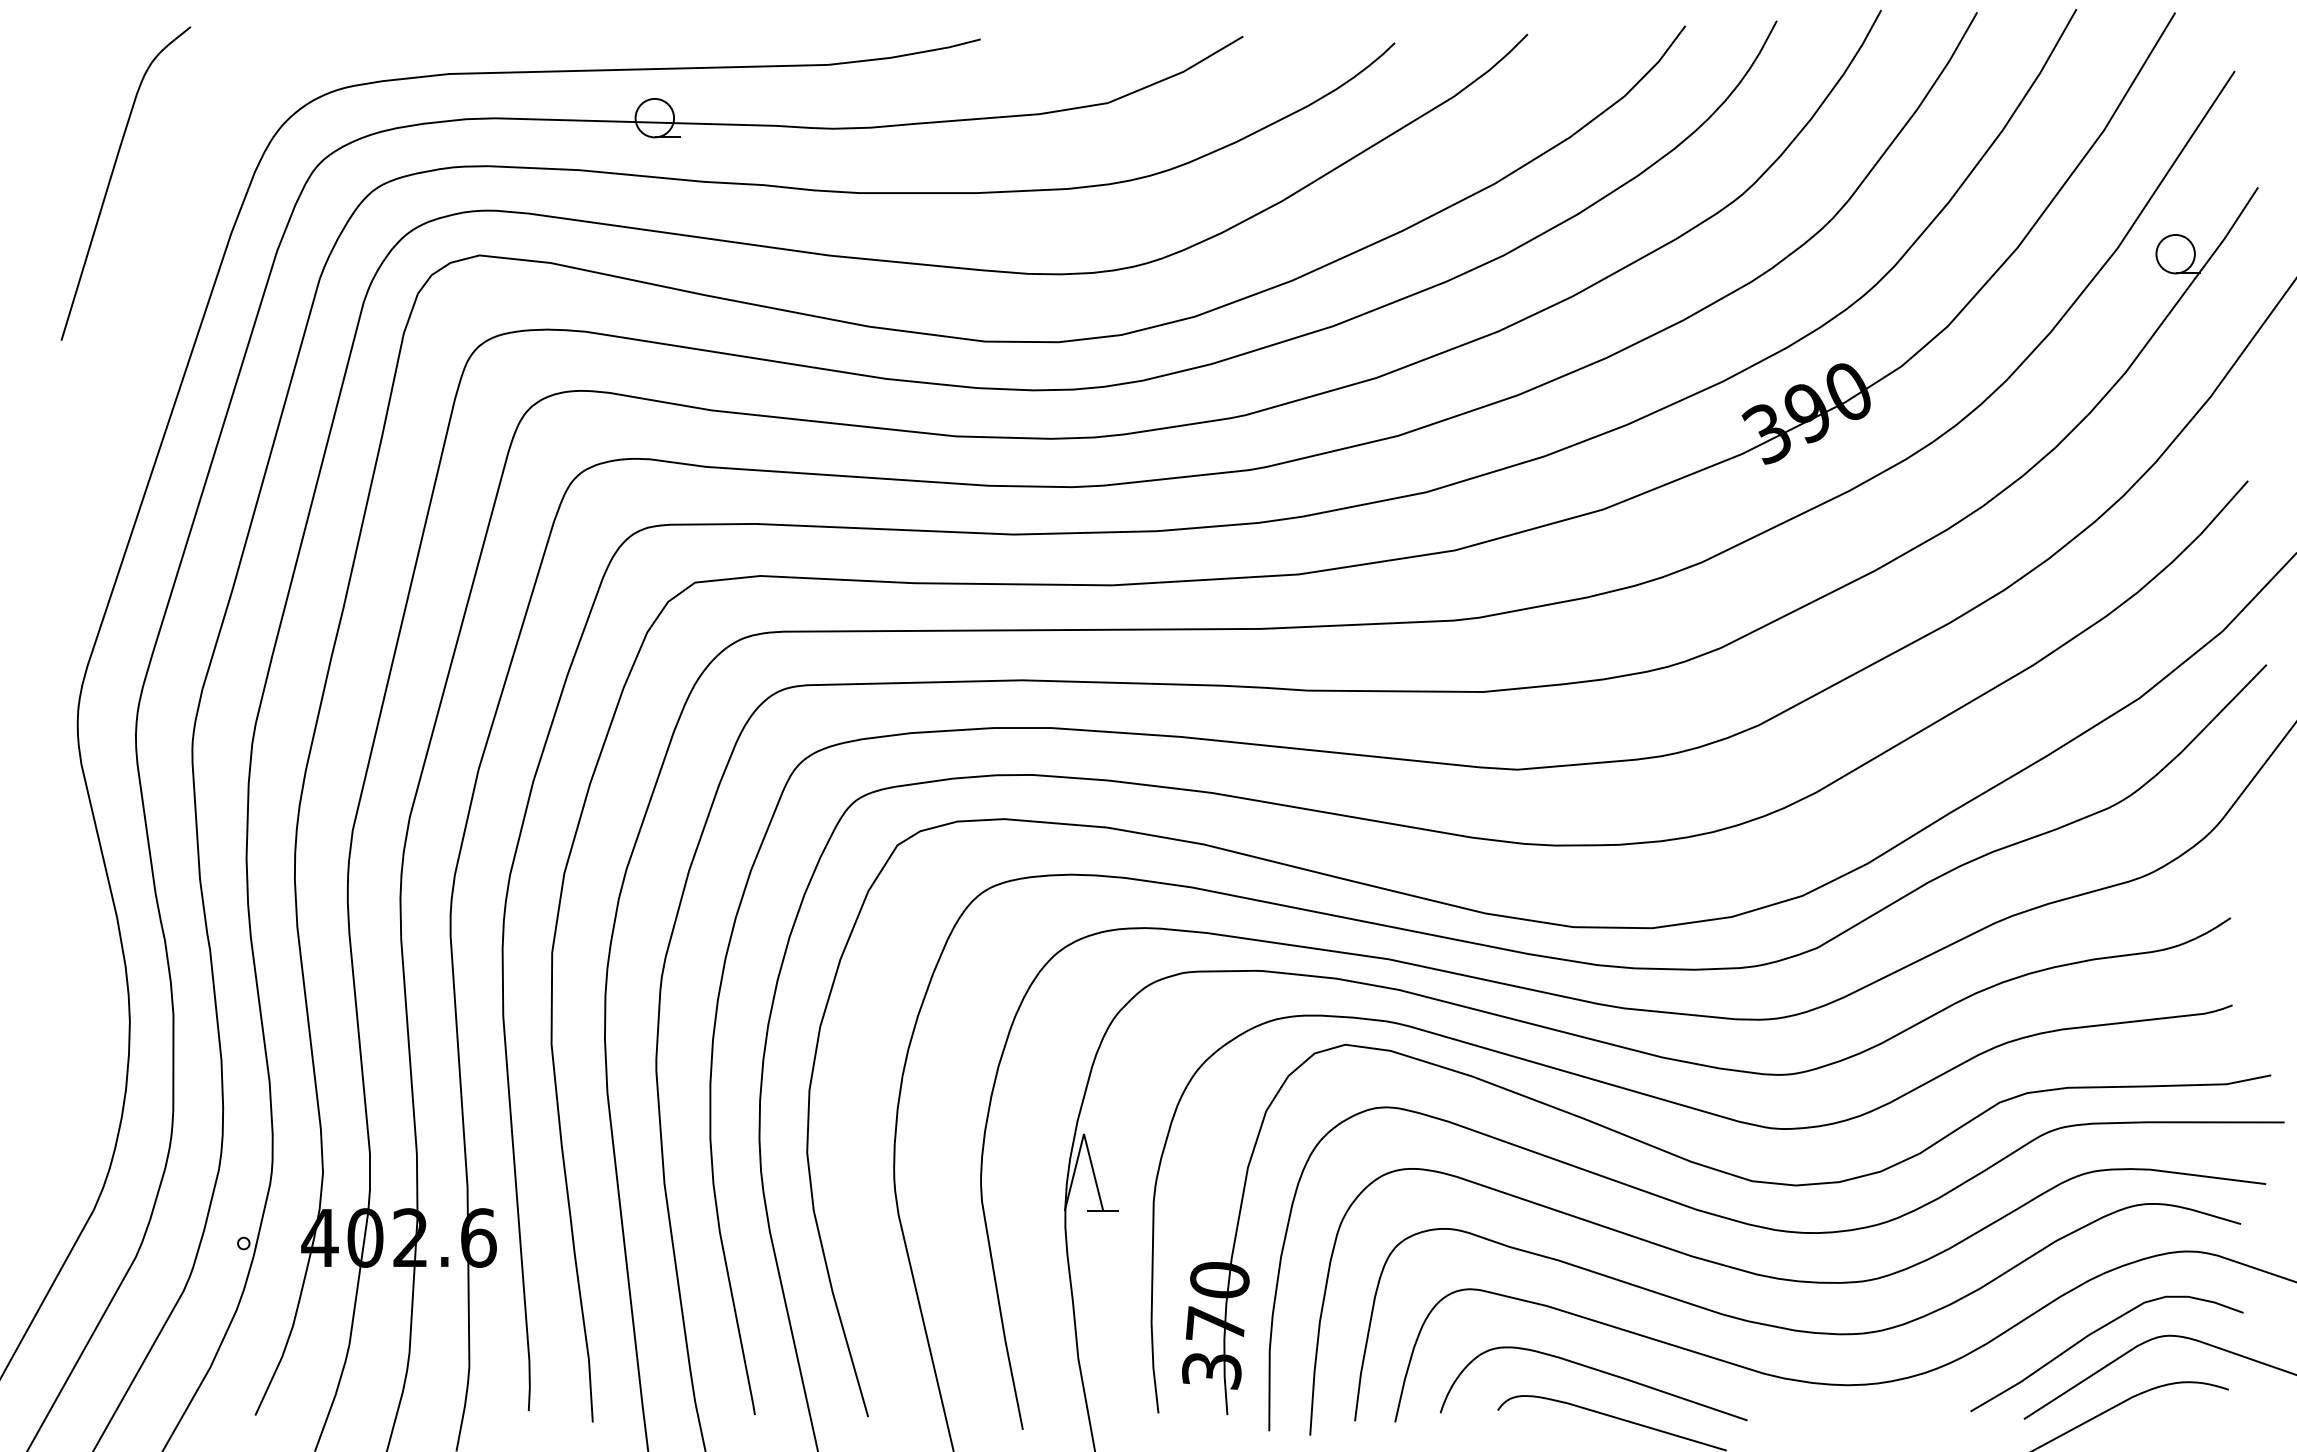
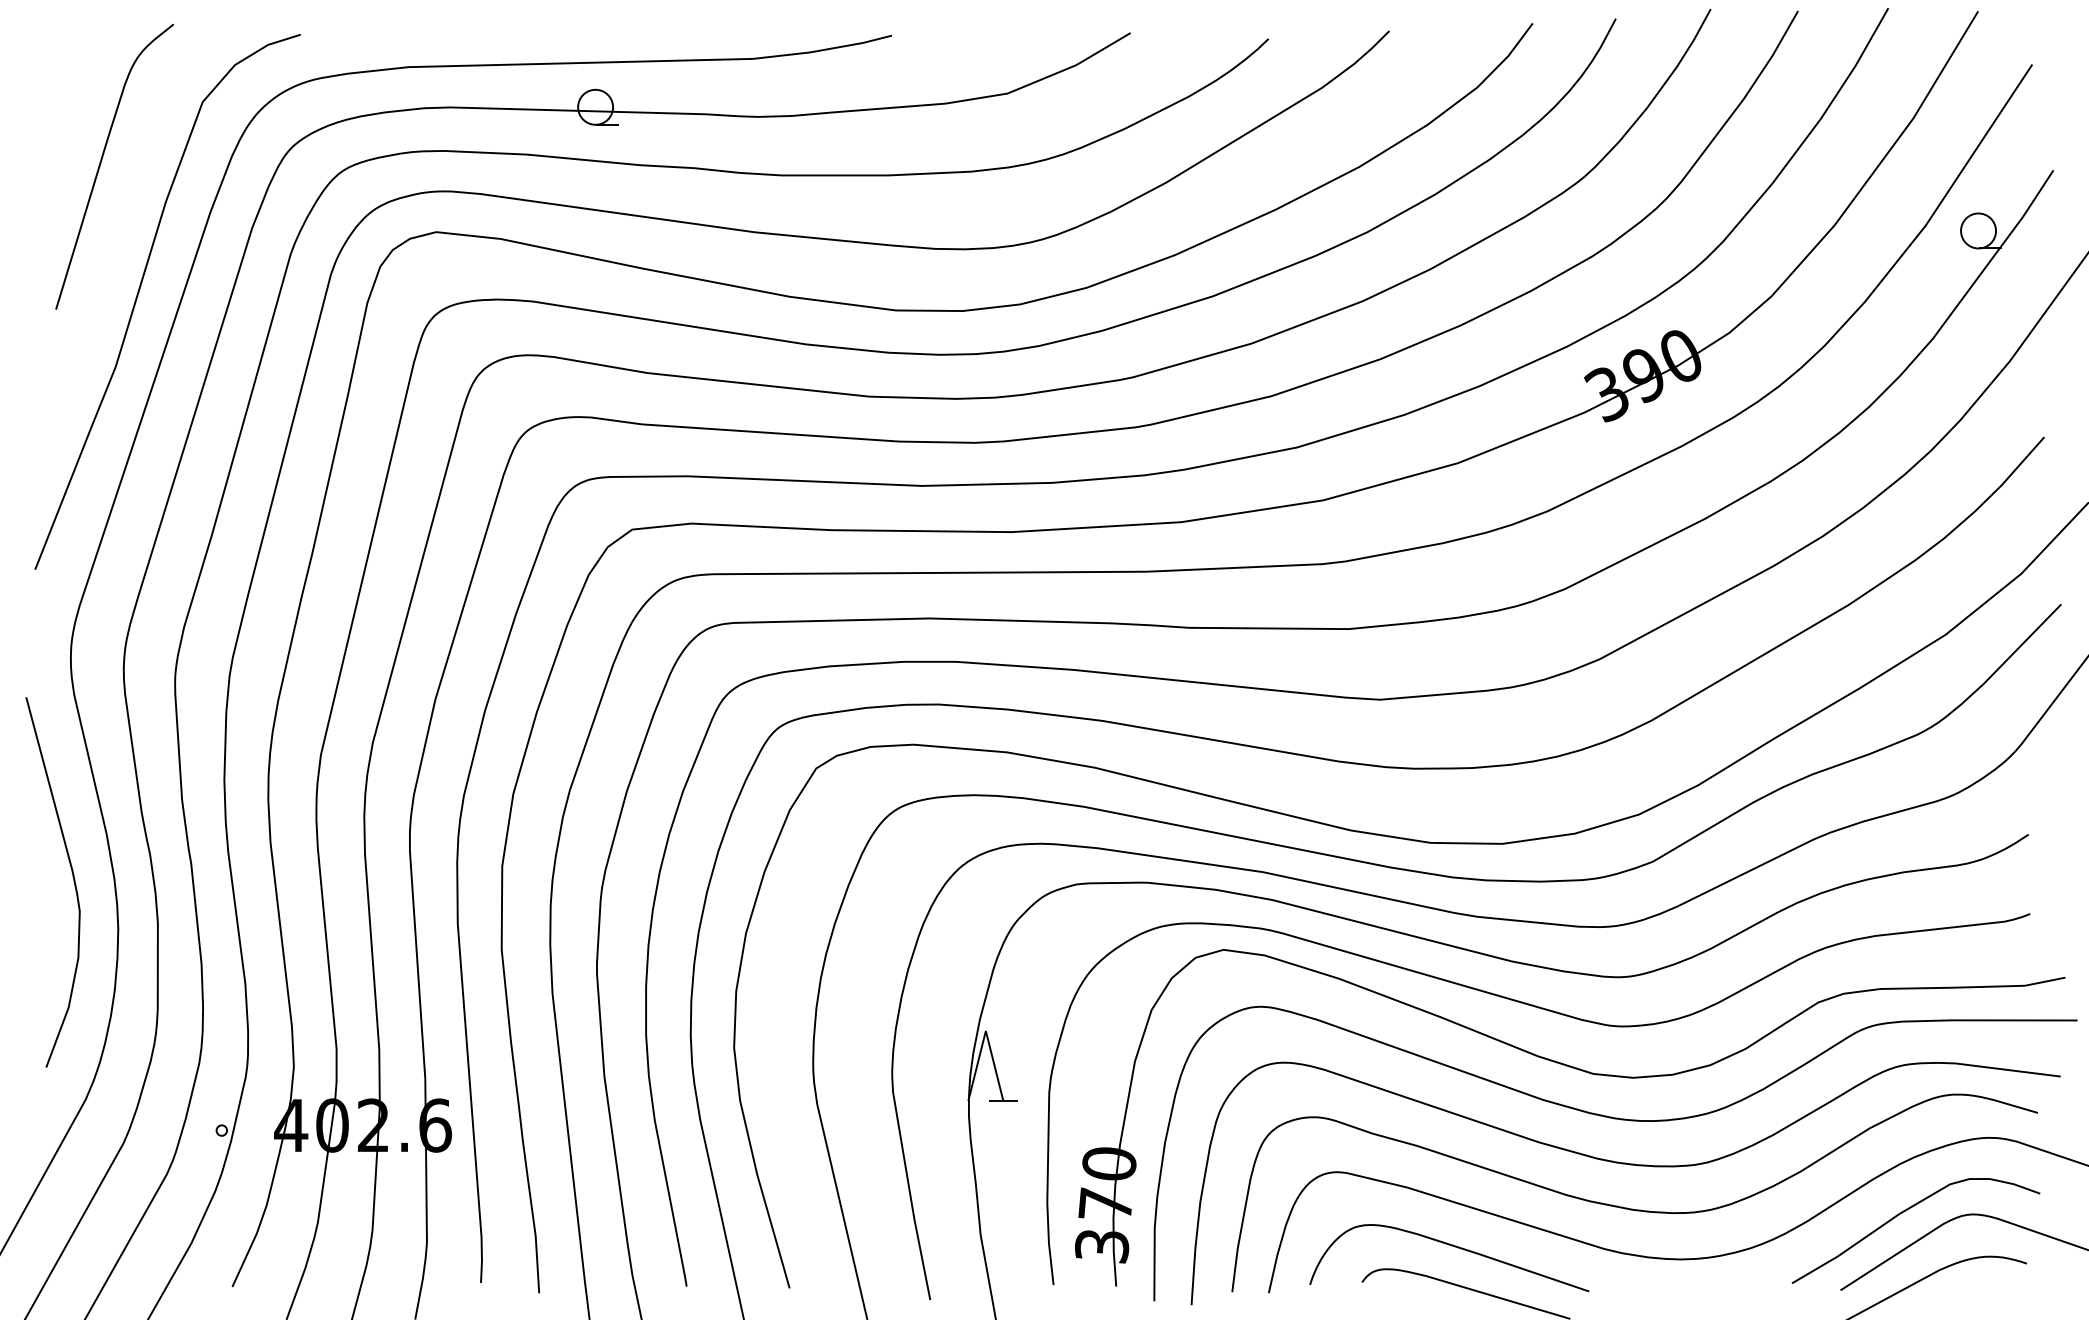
curve: (152, 324) -> (138, 294), added
curve: (79, 963) -> (72, 875), added

